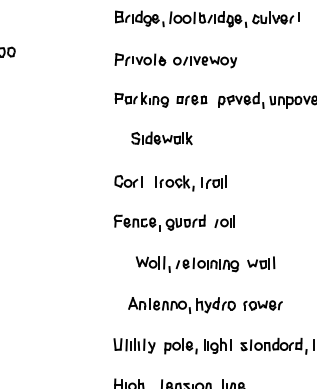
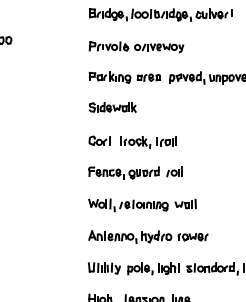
part: (161, 138) -> (112, 107), moved
part: (205, 264) -> (142, 205), moved
part: (205, 304) -> (148, 236), moved

